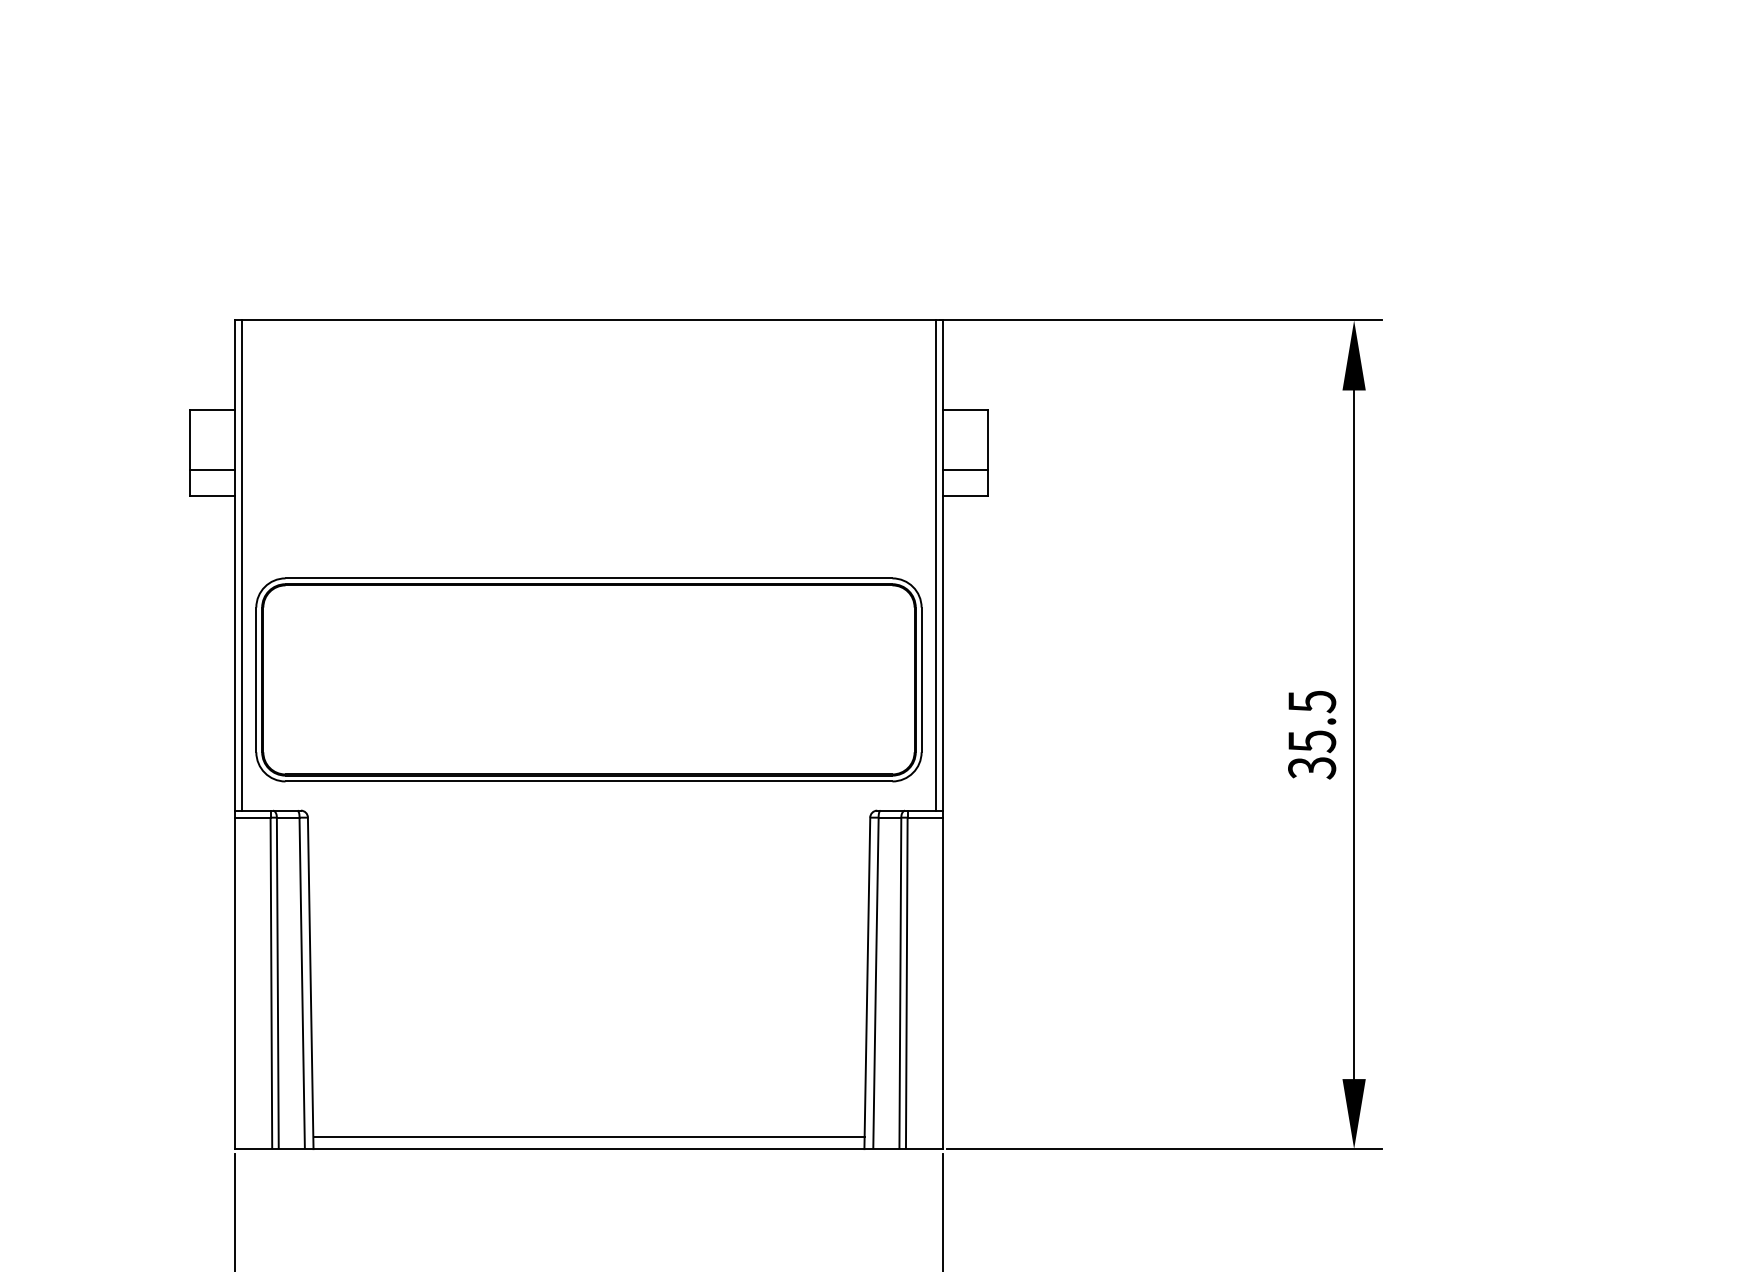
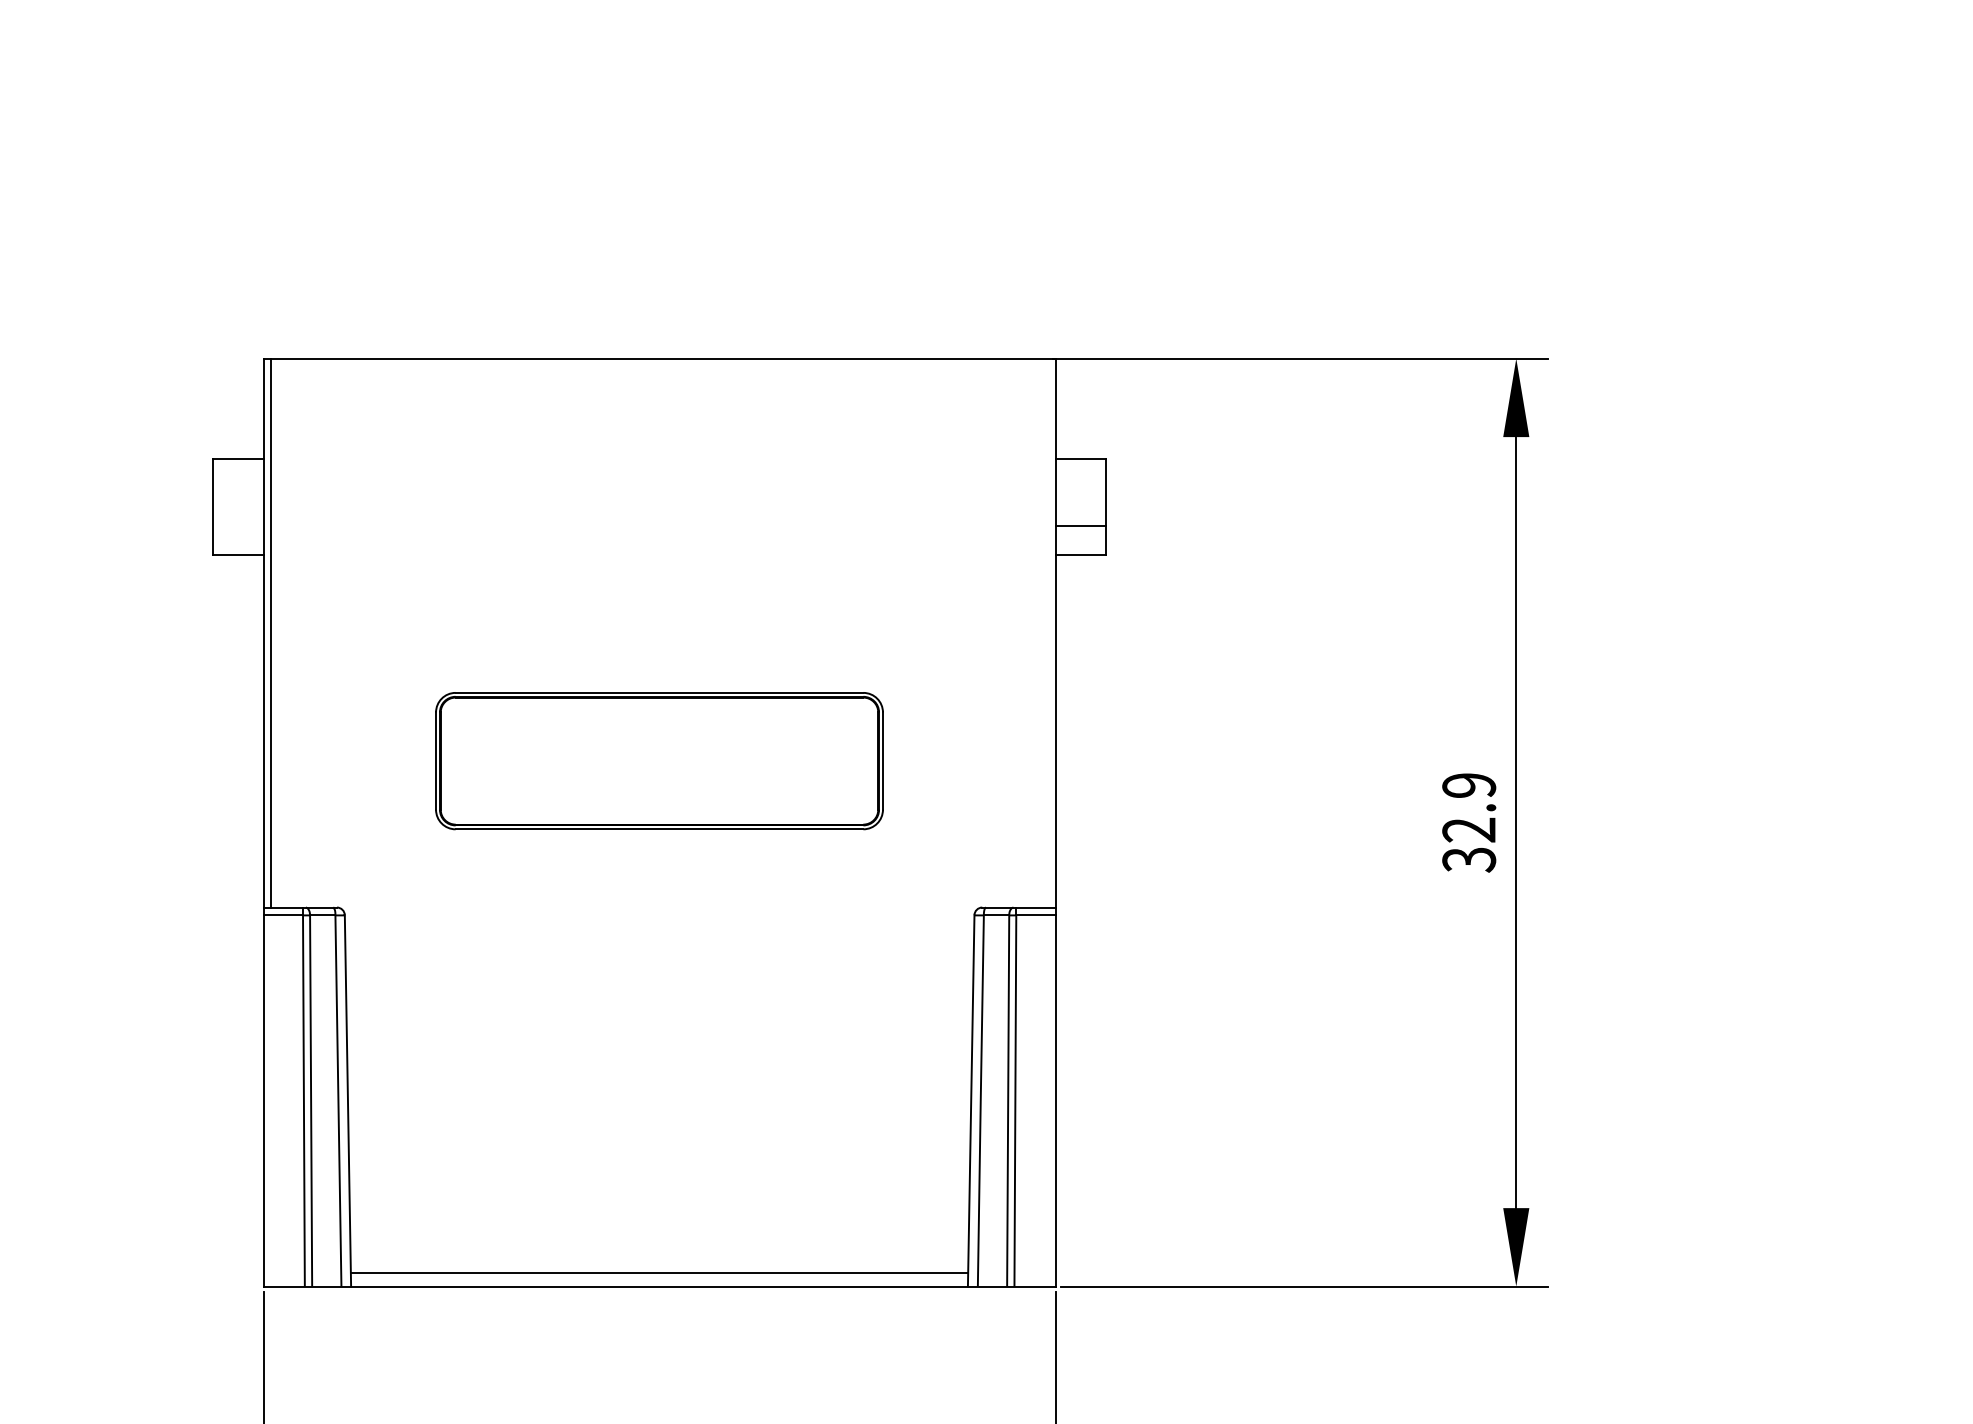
line: (212, 469) -> (237, 525), removed
line: (935, 564) -> (1047, 632), removed
part: (588, 679) -> (659, 760), size x0.6
text: (1312, 722) -> (1469, 808), 35.5 -> 32.9

